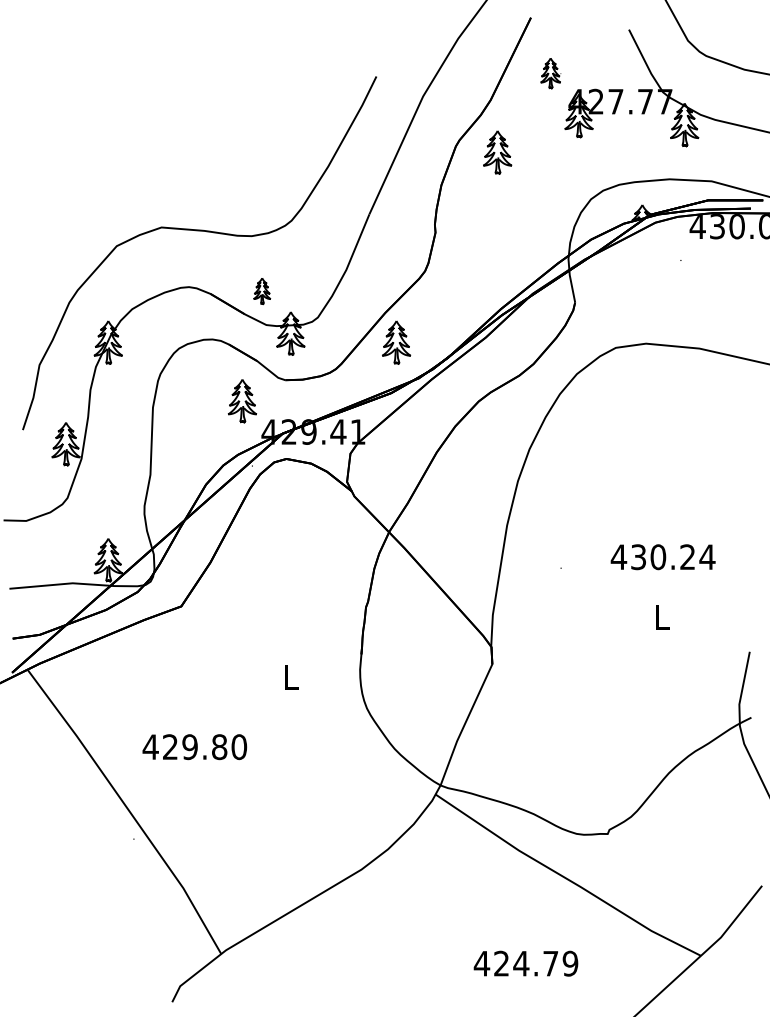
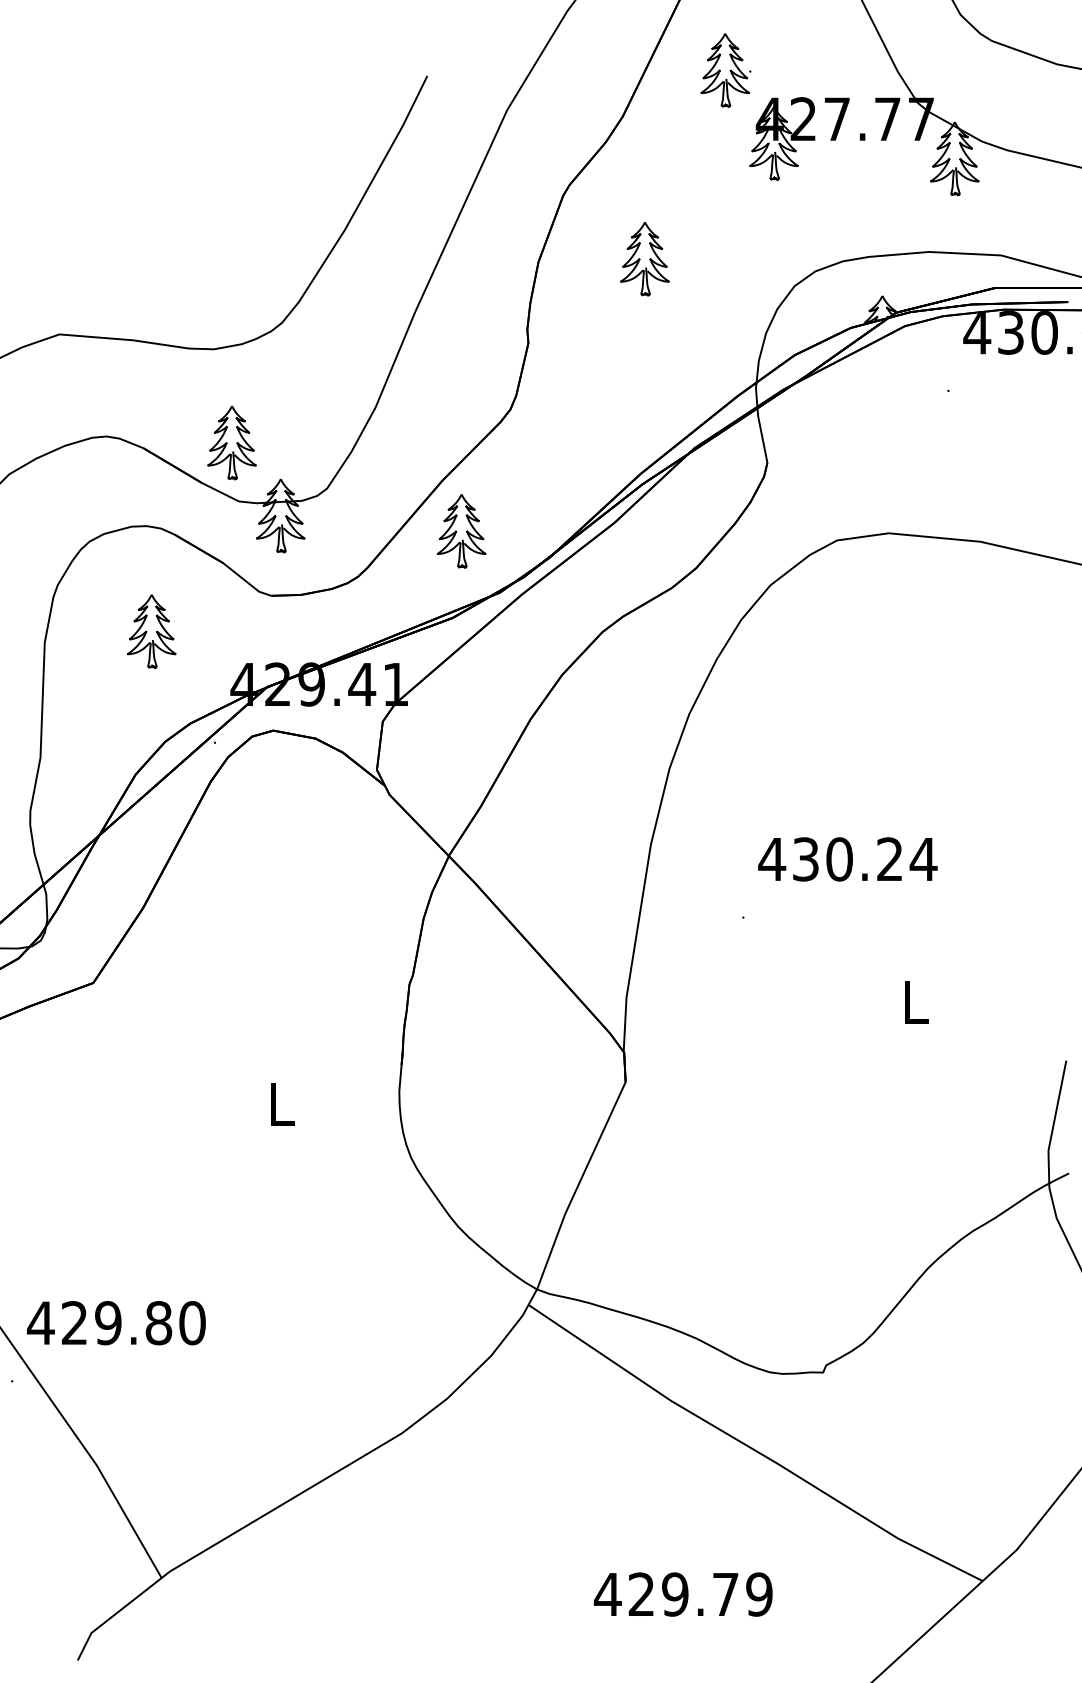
part: (550, 73) -> (725, 70), size x1.43
part: (497, 152) -> (644, 259), moved
part: (261, 291) -> (230, 443), size x1.67
part: (241, 401) -> (150, 632), moved
text: (662, 557) -> (846, 859), moved
text: (194, 747) -> (115, 1323), moved
text: (521, 963) -> (675, 1594), 424.79 -> 429.79

